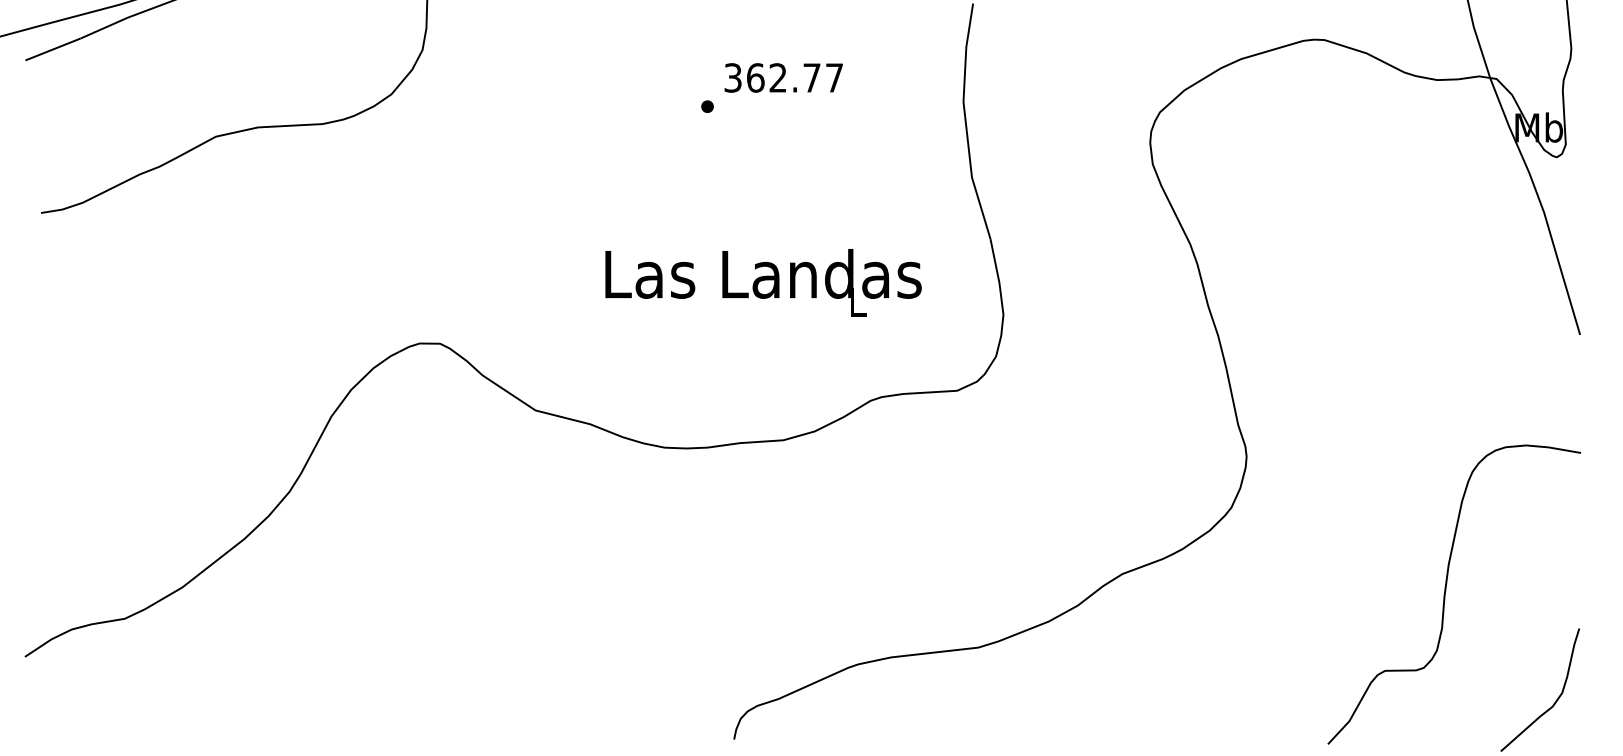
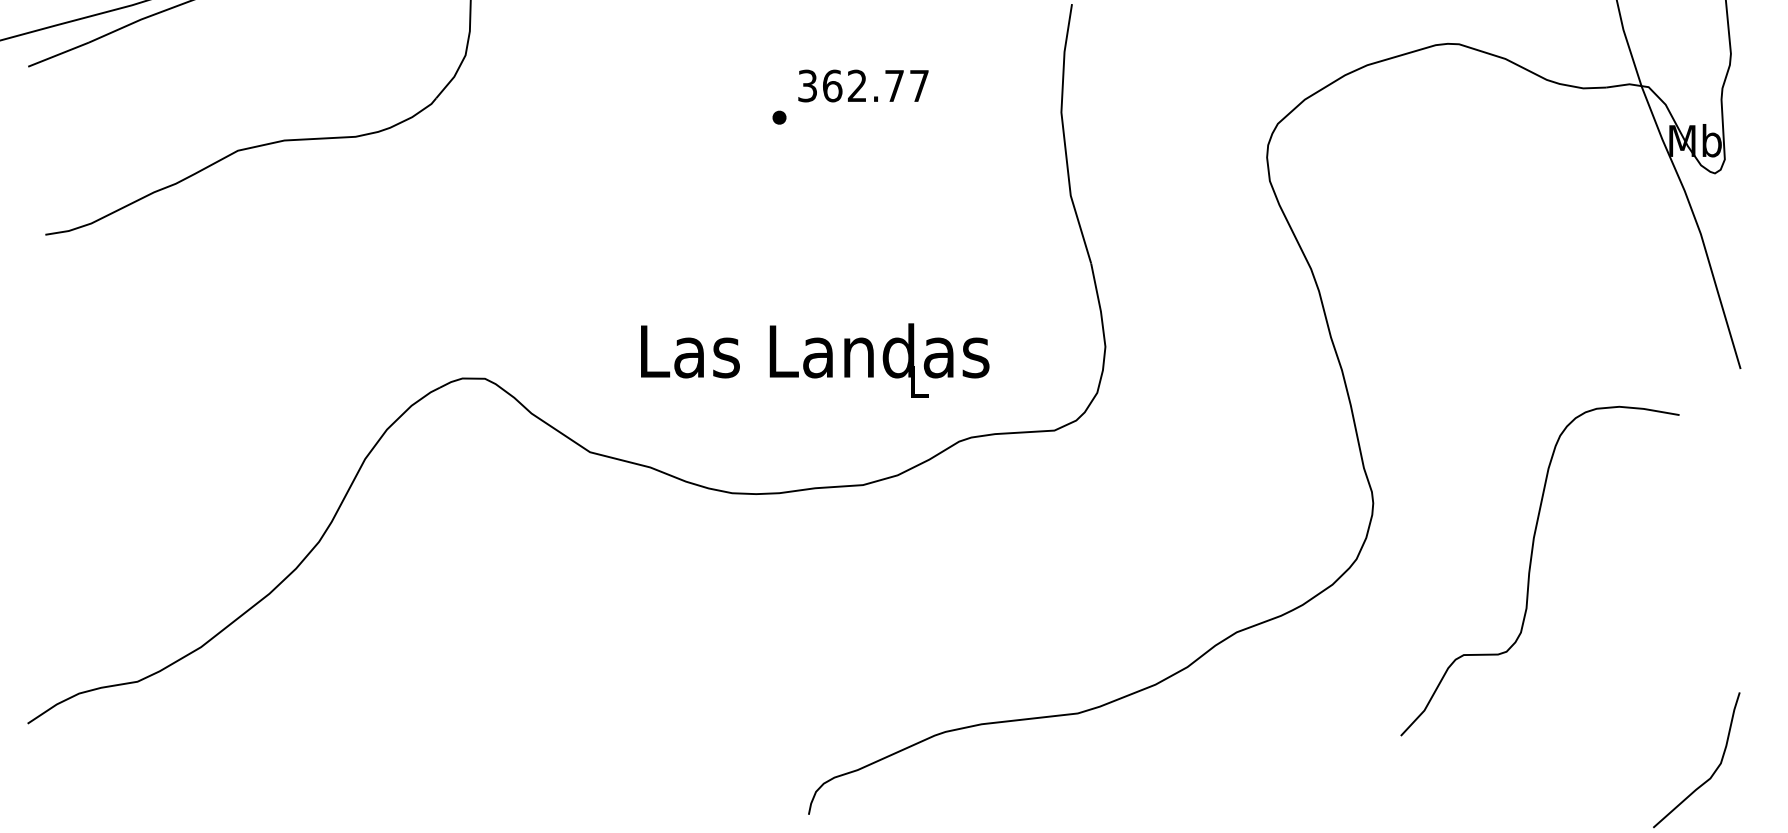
text: (763, 282) -> (815, 360), moved
curve: (1445, 594) -> (1530, 570), moved

